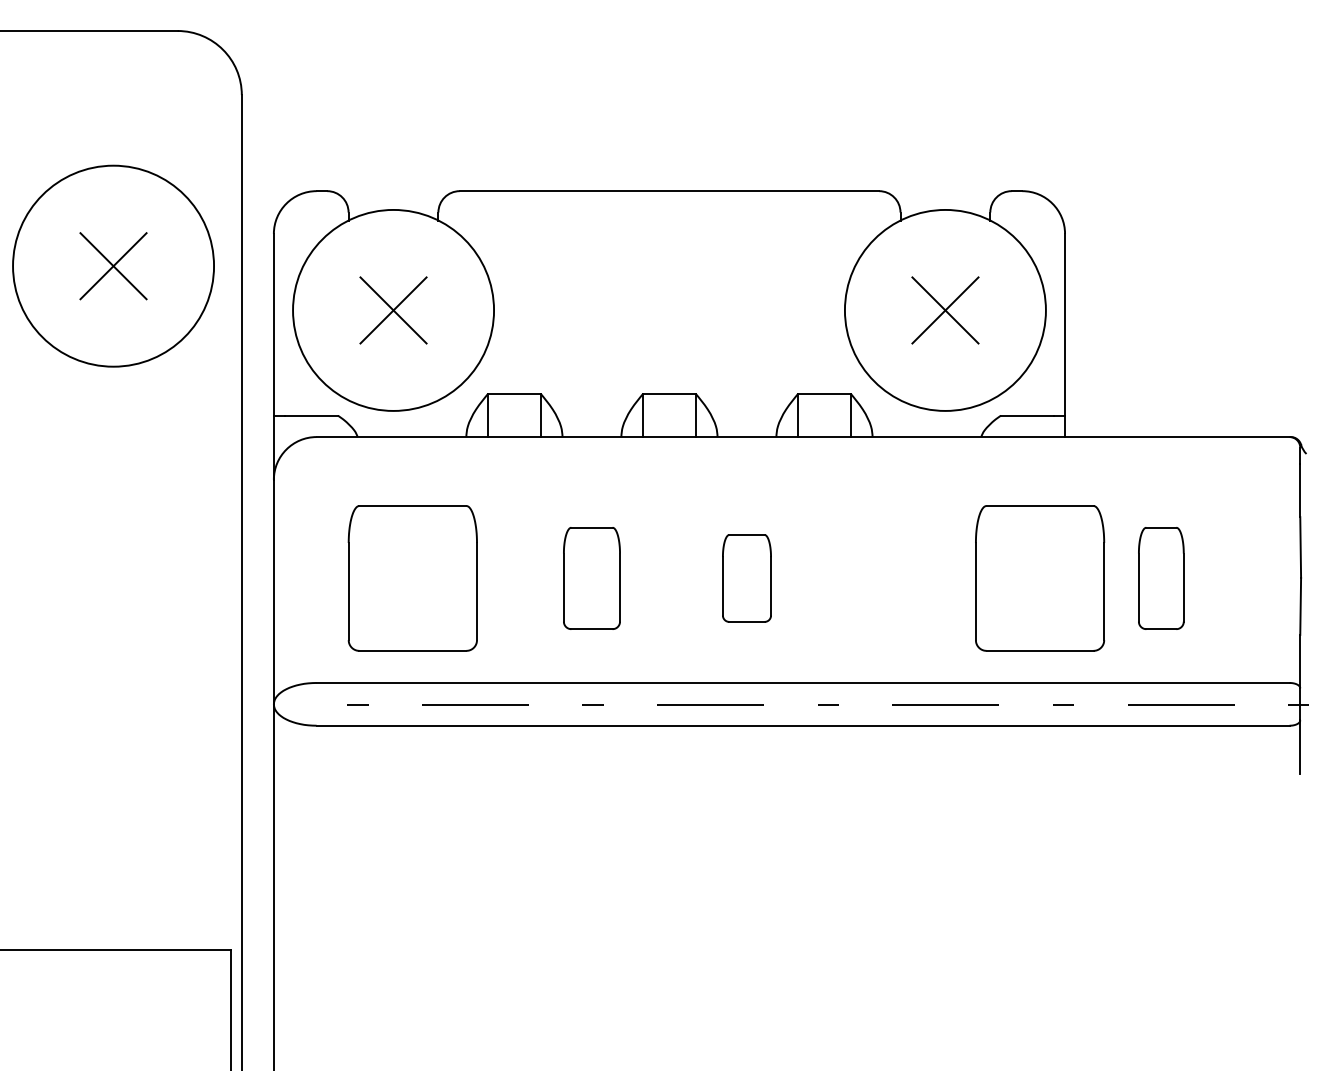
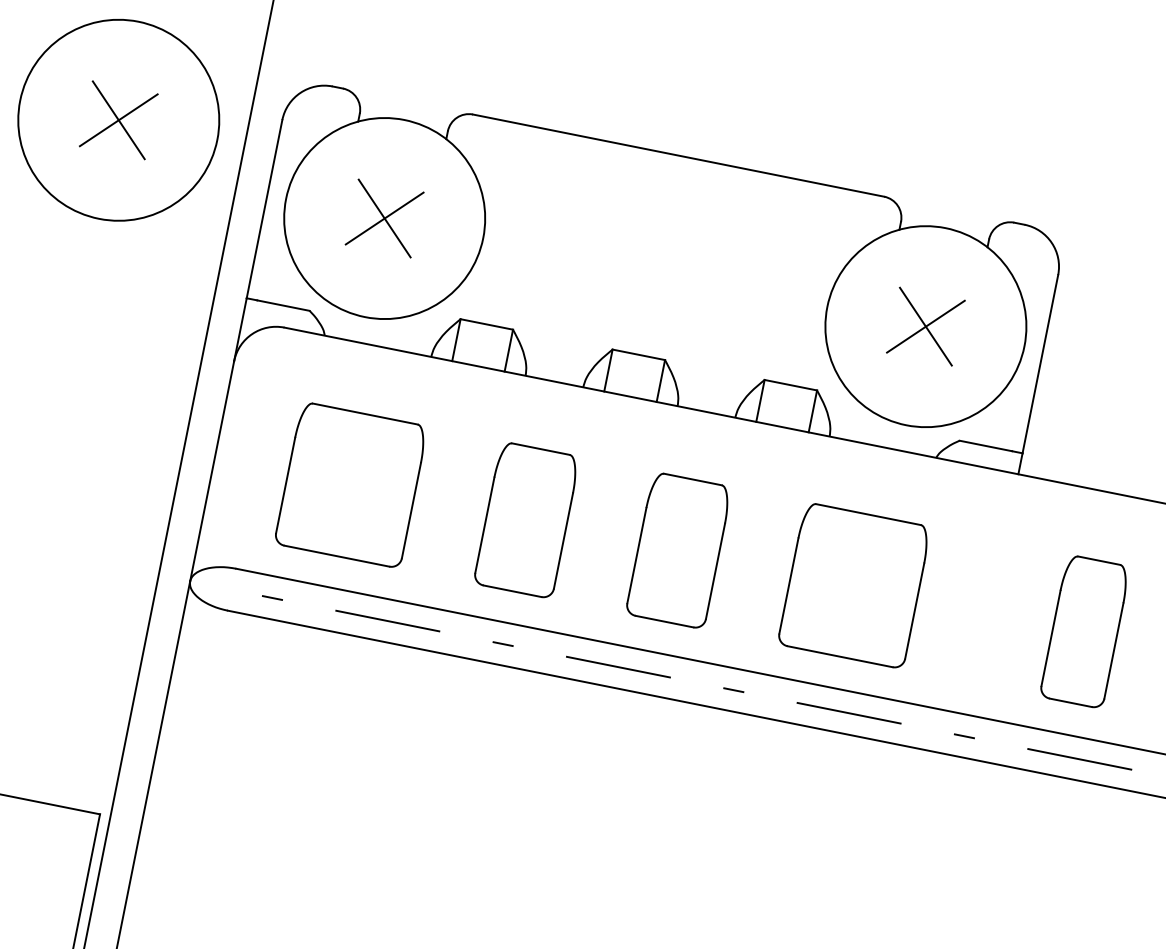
part: (591, 578) -> (526, 520), size x1.43
part: (746, 578) -> (678, 550), size x1.67
part: (1040, 578) -> (854, 585), moved
part: (1161, 578) -> (1085, 631), size x1.43

